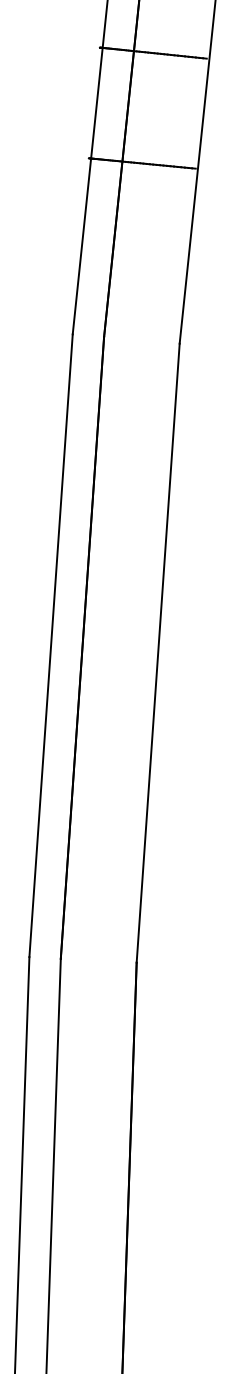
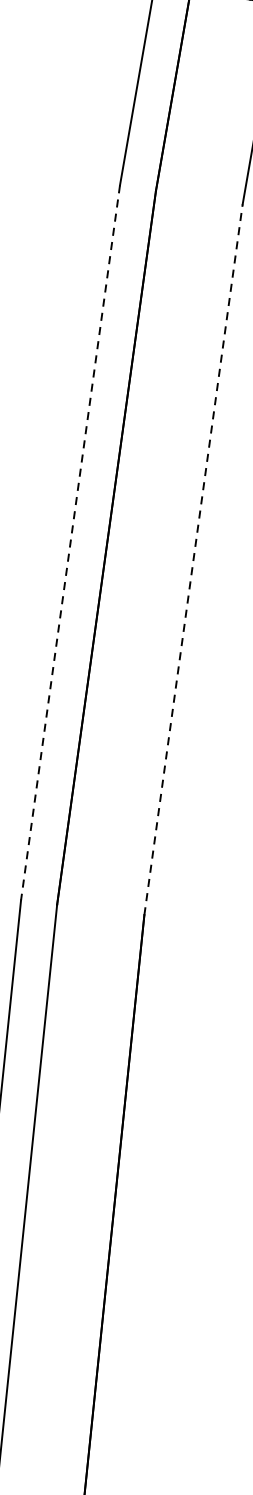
line: (51, 646) -> (70, 543), solid -> dashed
line: (158, 652) -> (193, 559), solid -> dashed

